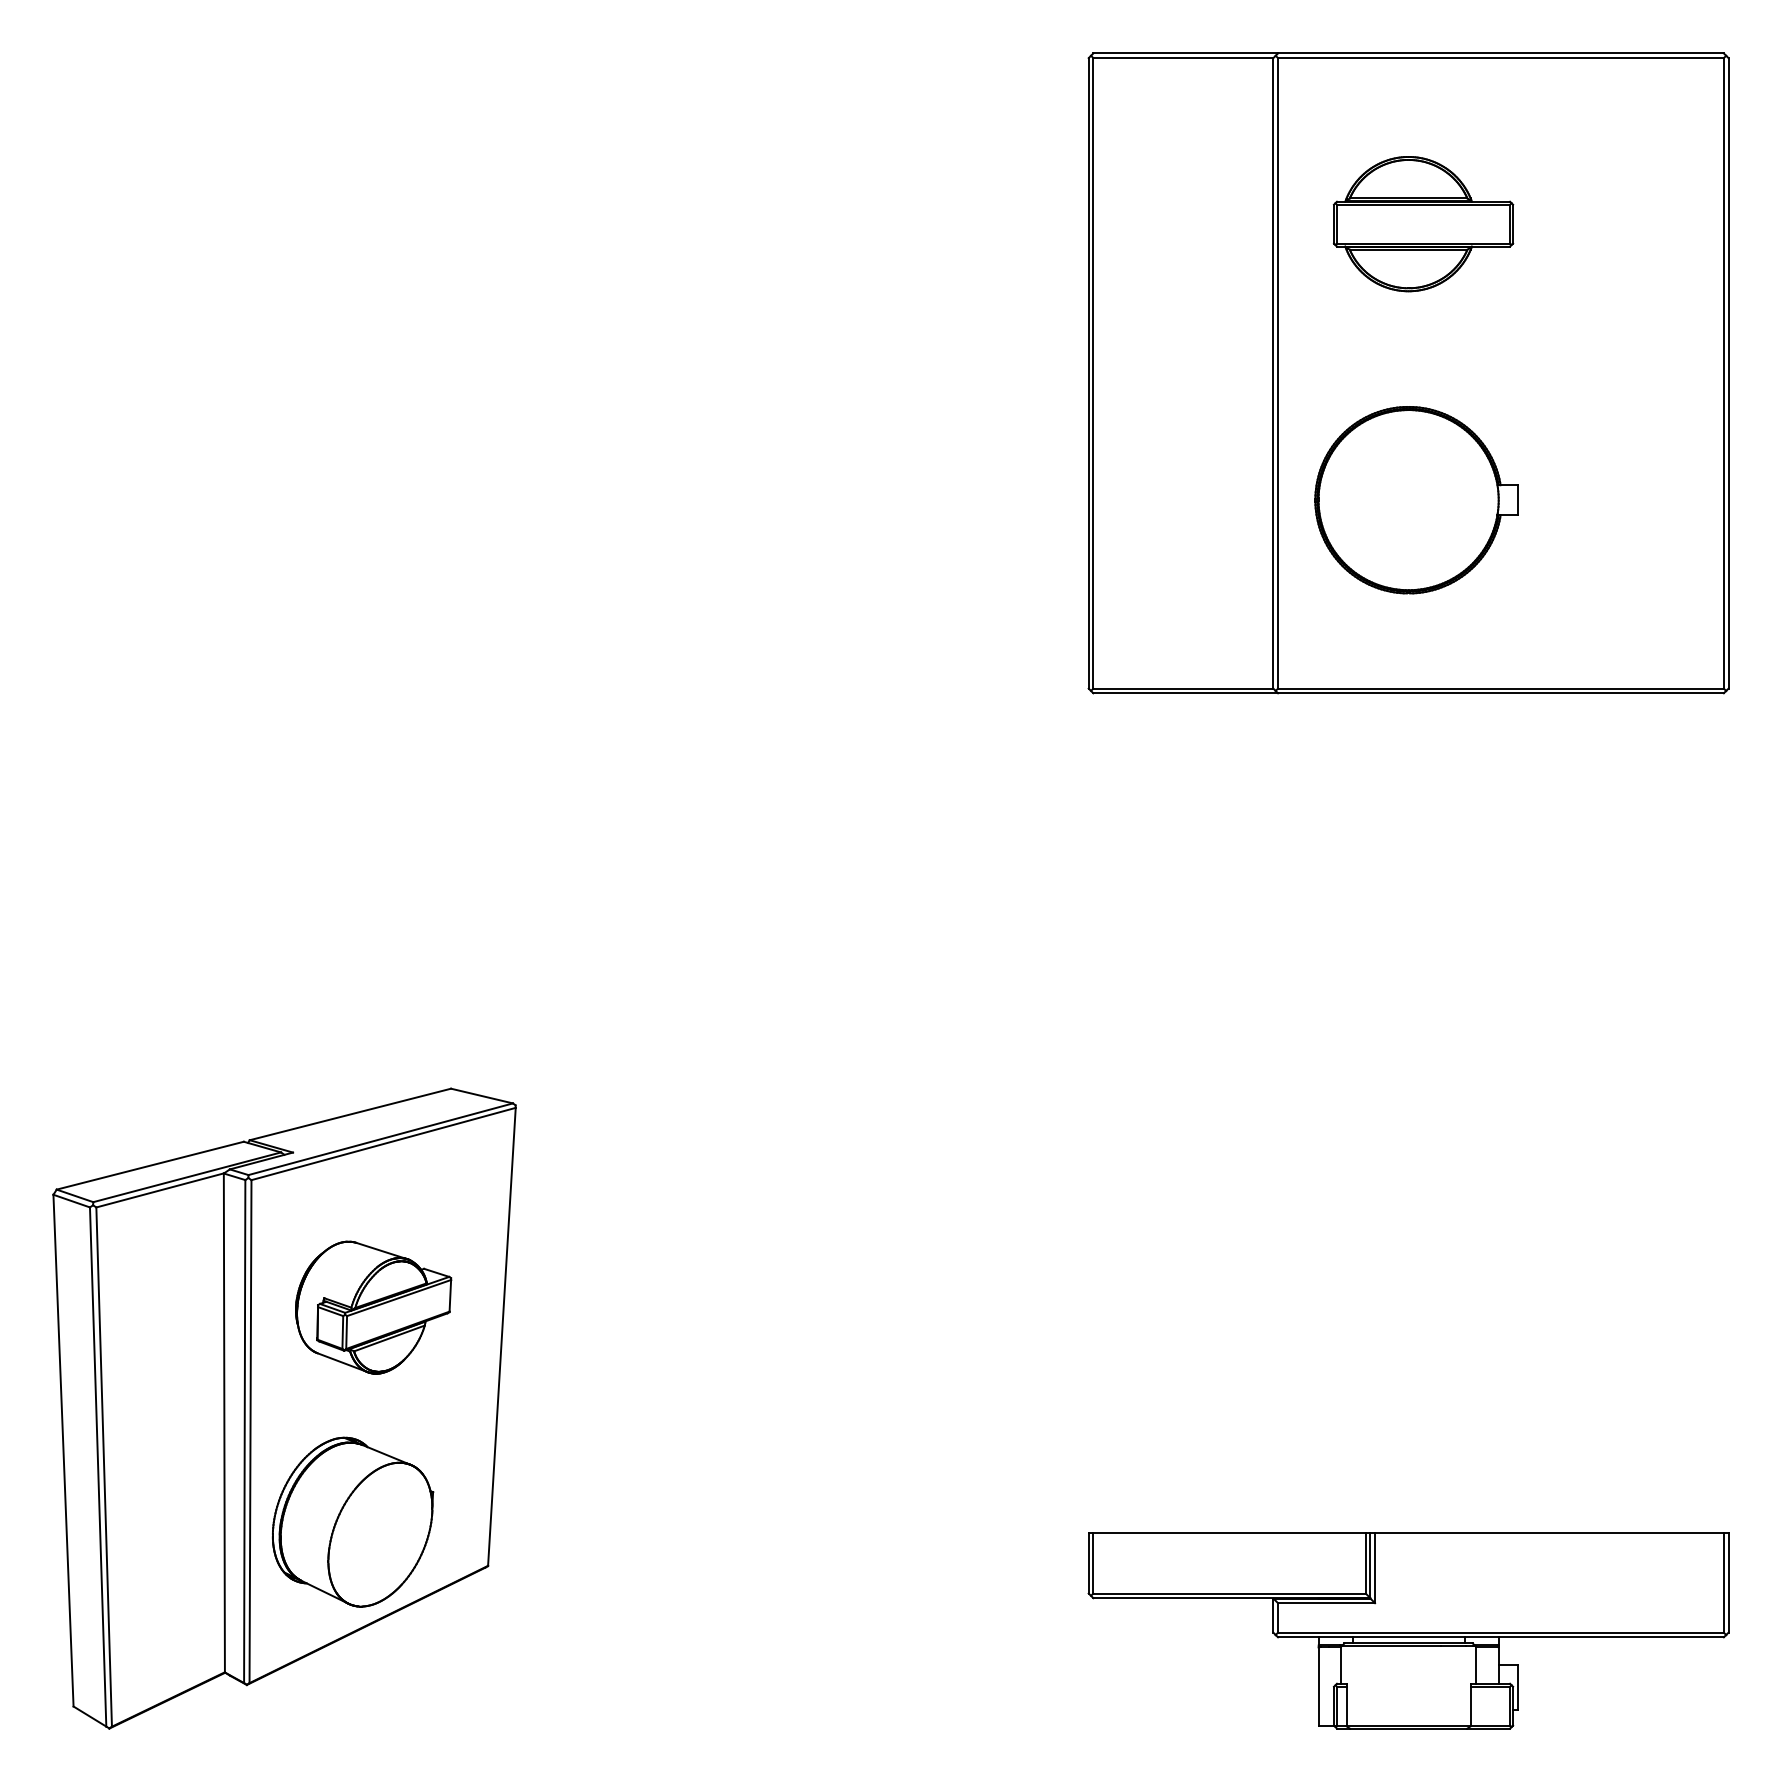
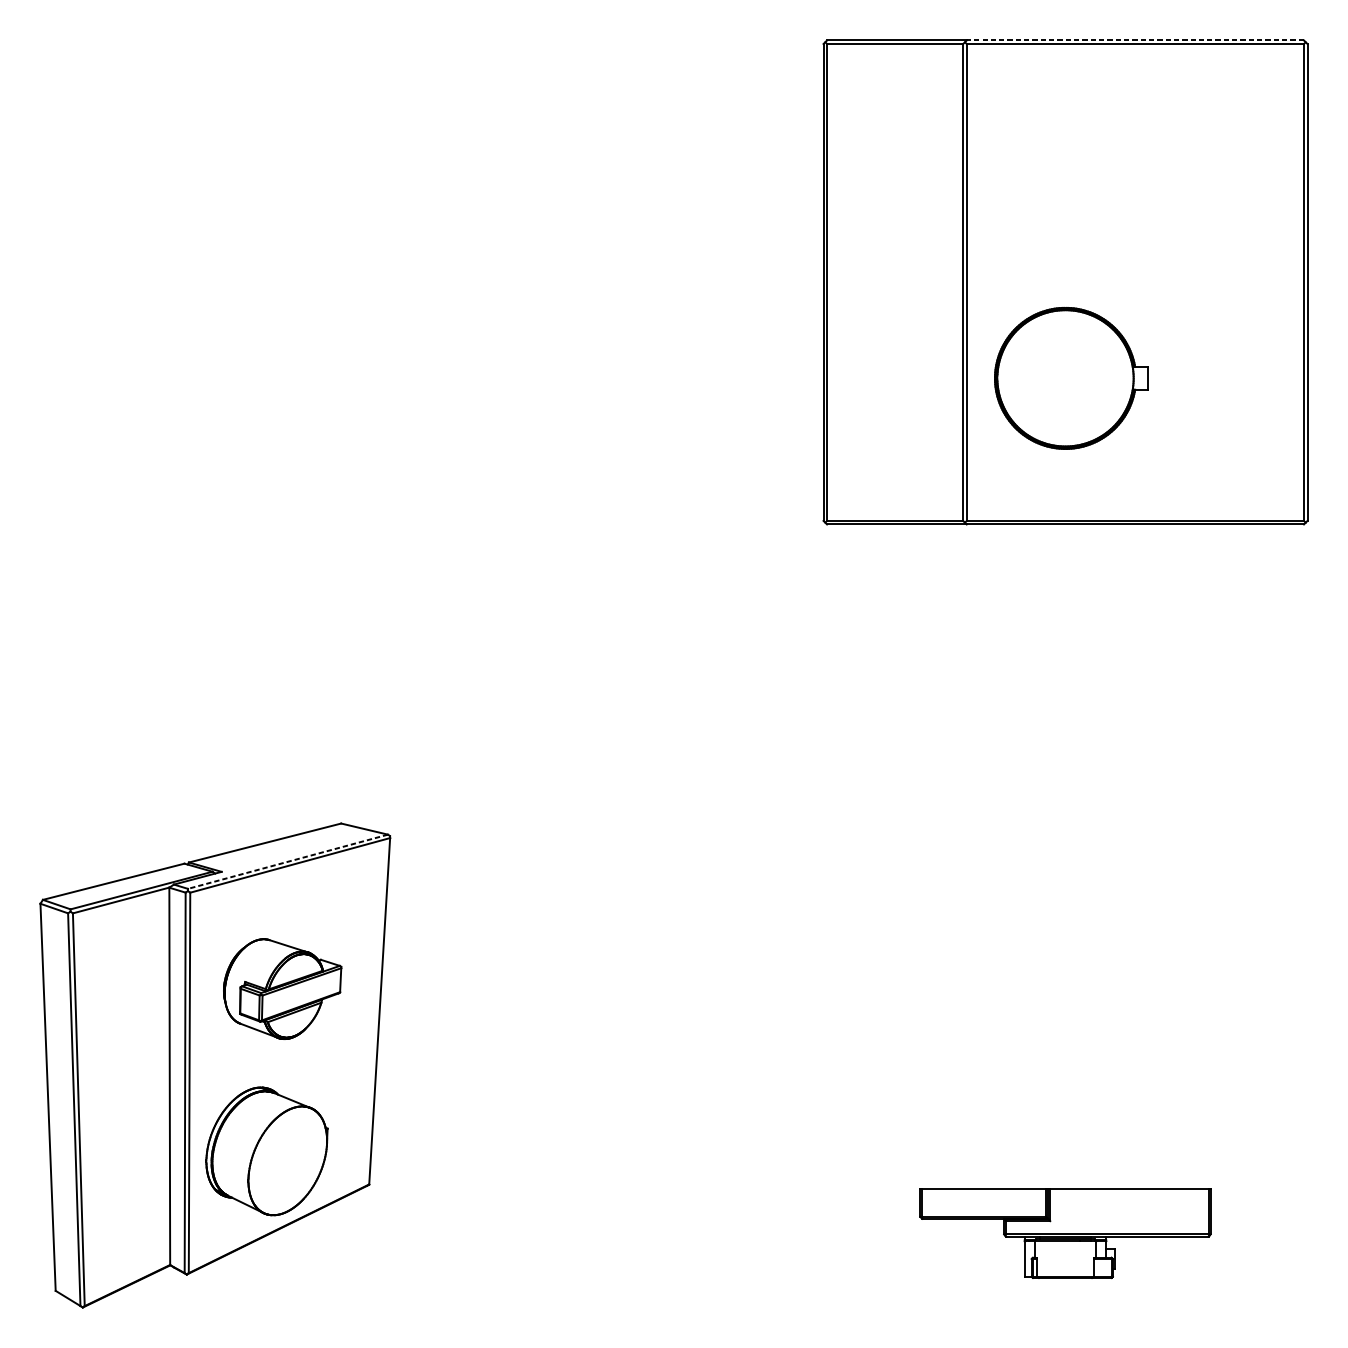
line: (1500, 53) -> (1135, 40), solid -> dashed
part: (1423, 224) -> (1076, 169), removed
line: (380, 1139) -> (287, 861), solid -> dashed
part: (1408, 1630) -> (1065, 1233), size x0.6

